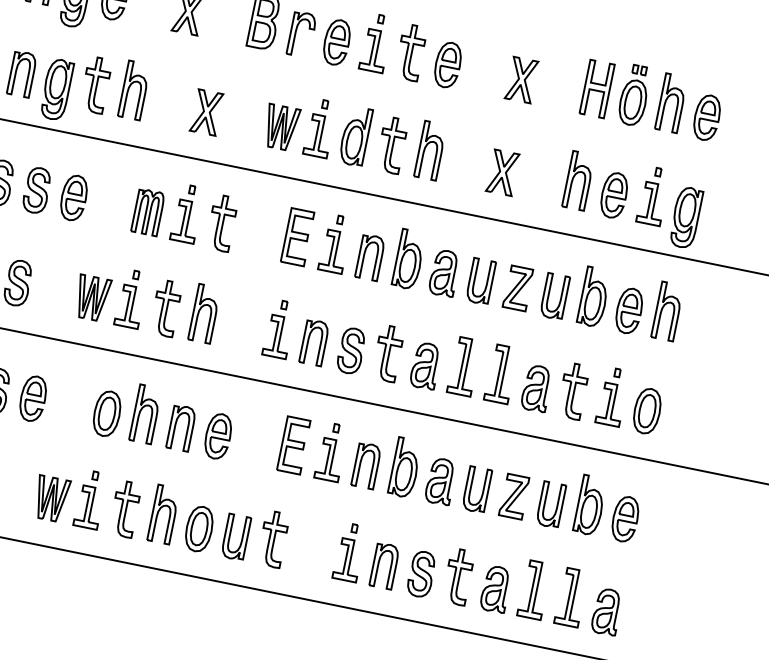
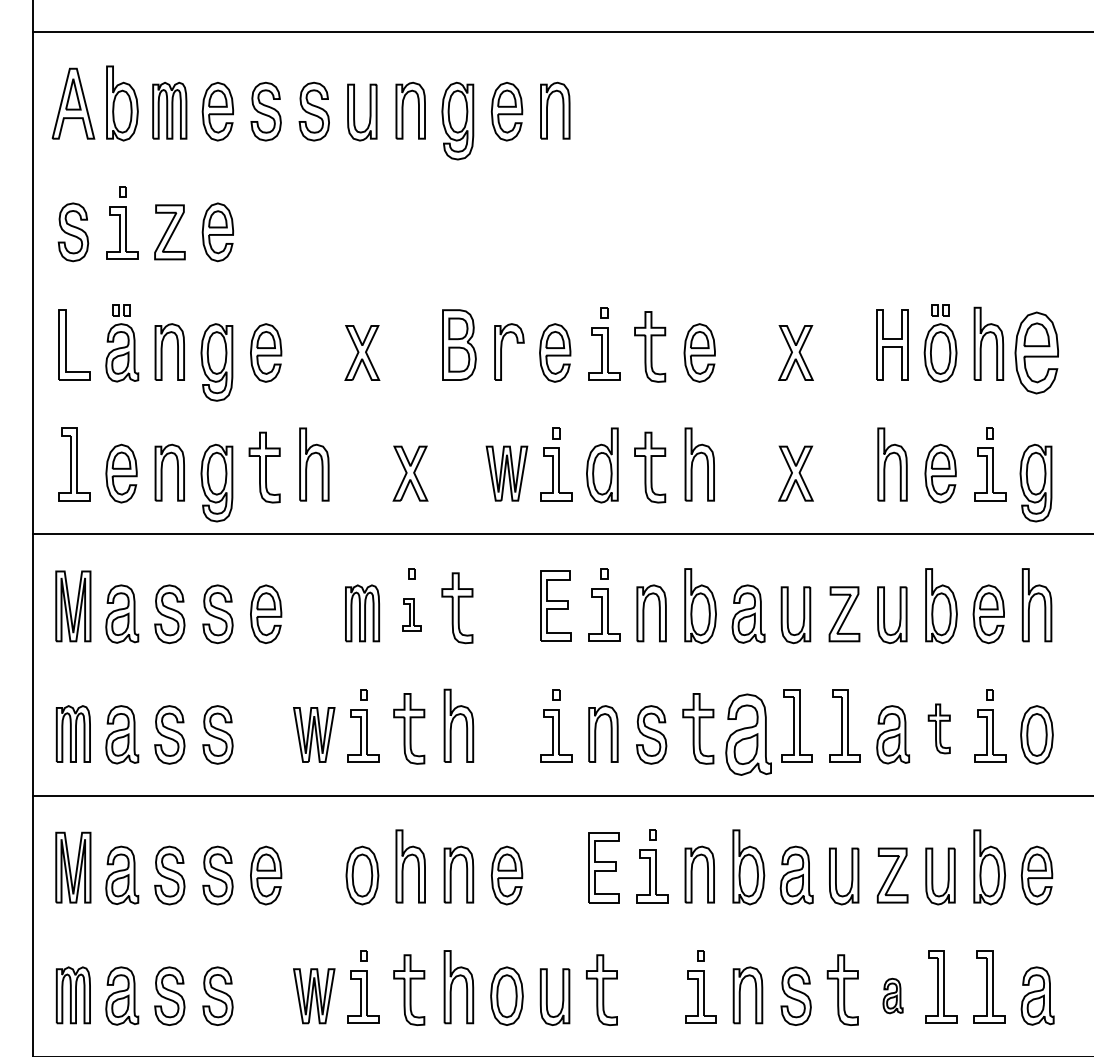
part: (707, 117) -> (1037, 352), size x1.4
part: (185, 220) -> (411, 614), size x0.6
part: (425, 365) -> (748, 734), size x1.4
part: (573, 390) -> (939, 728), size x0.7
part: (495, 588) -> (892, 995), size x0.6

